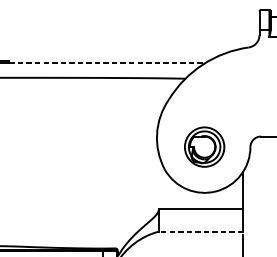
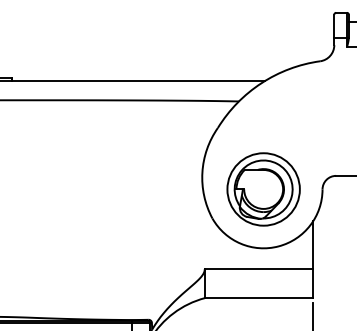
line: (107, 62) -> (138, 80), dashed -> solid
part: (204, 147) -> (263, 189), size x1.43
line: (200, 231) -> (258, 298), dashed -> solid

